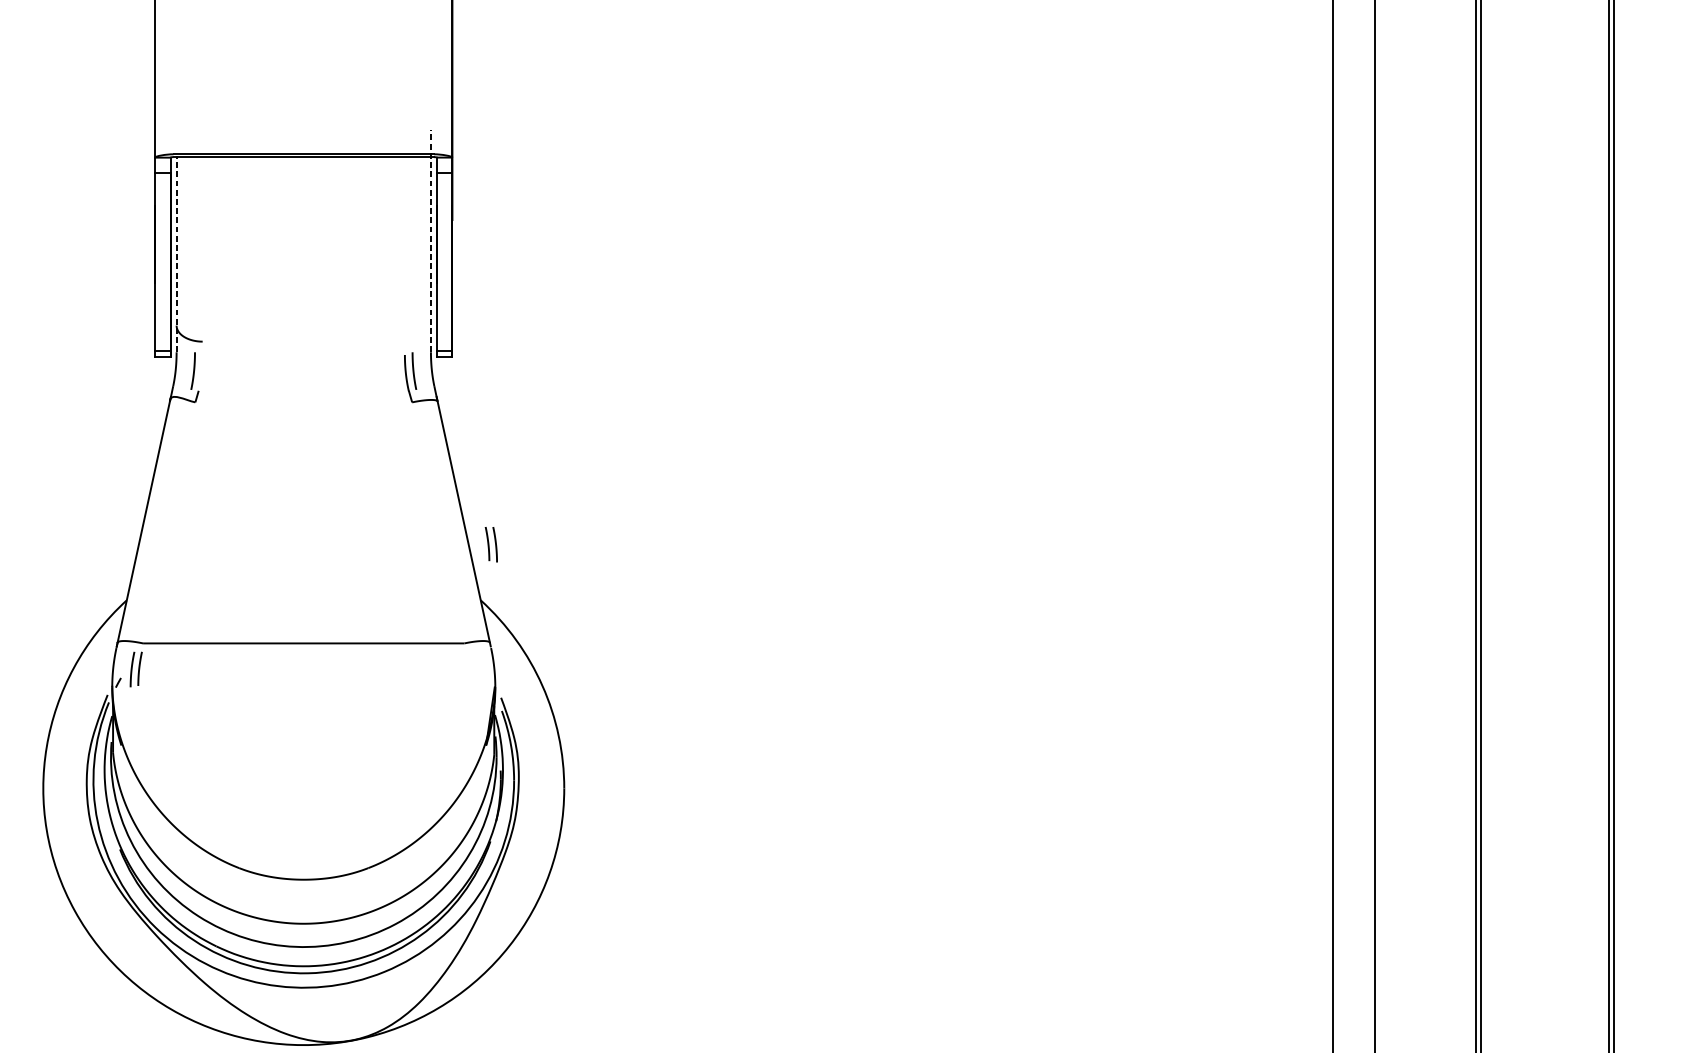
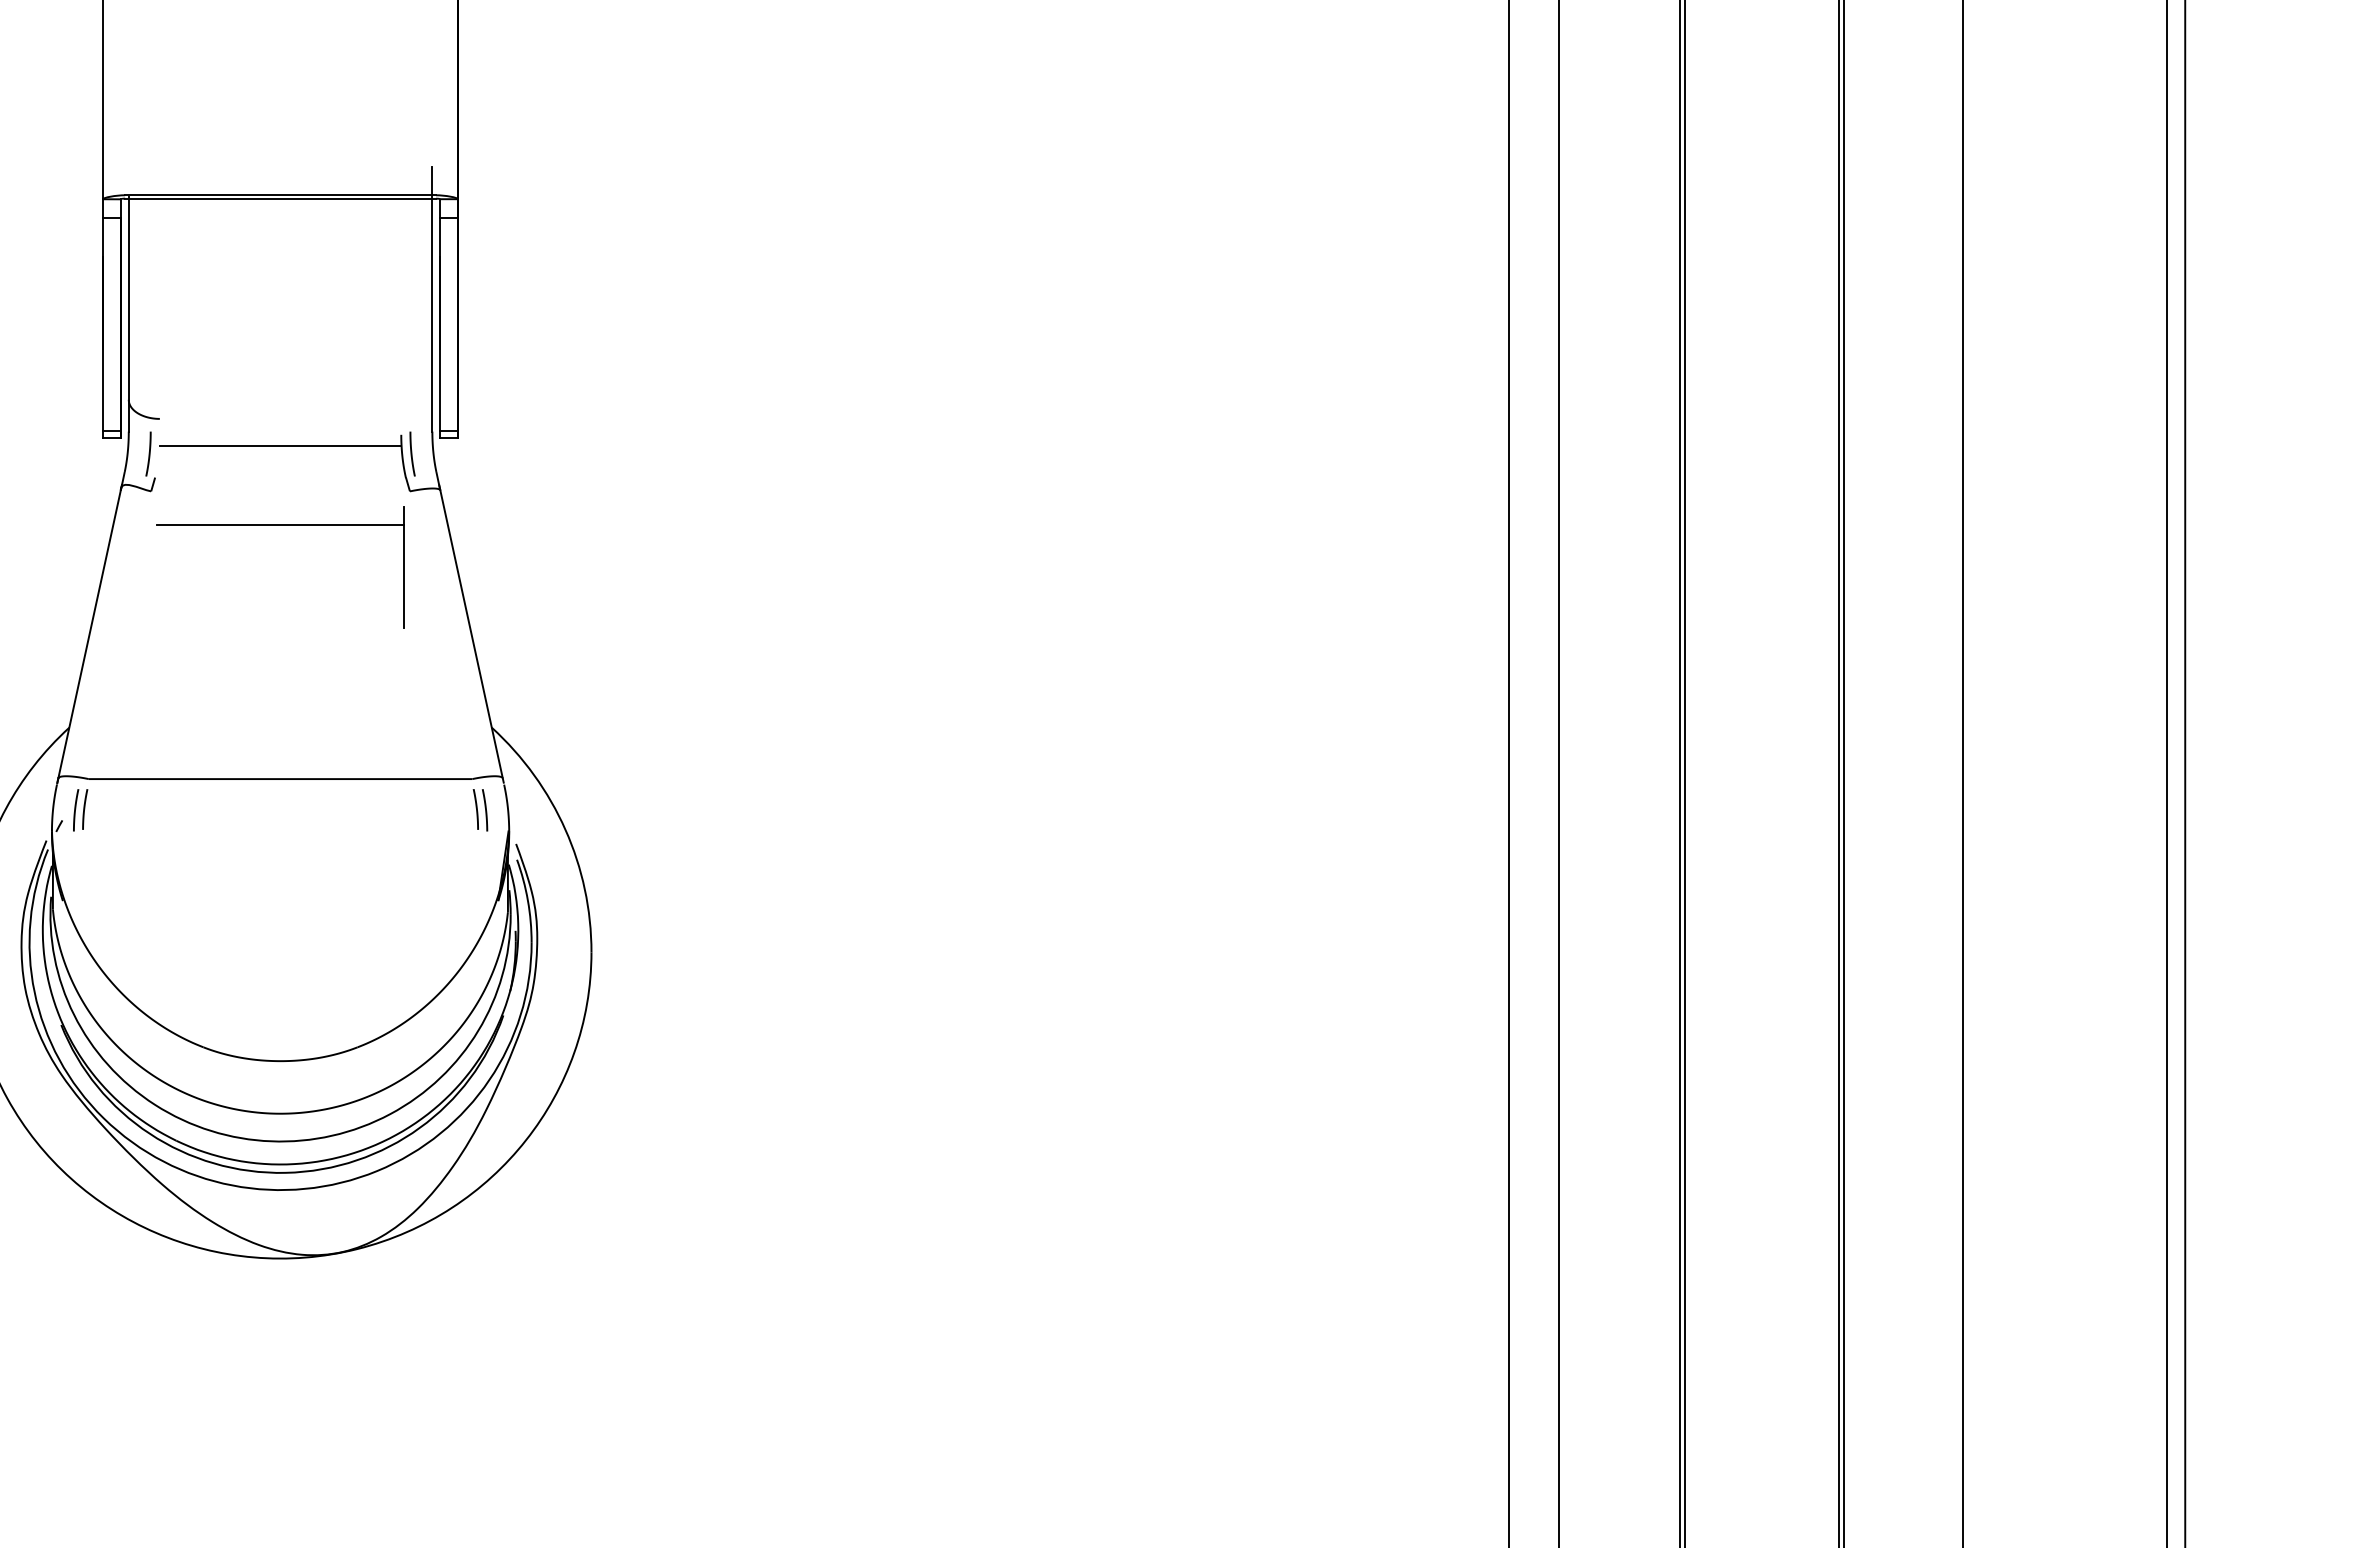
line: (431, 241) -> (432, 299), dashed -> solid
line: (176, 253) -> (128, 313), dashed -> solid
line: (303, 364) -> (280, 446), added
part: (303, 430) -> (280, 525), added
part: (491, 544) -> (480, 810), moved

